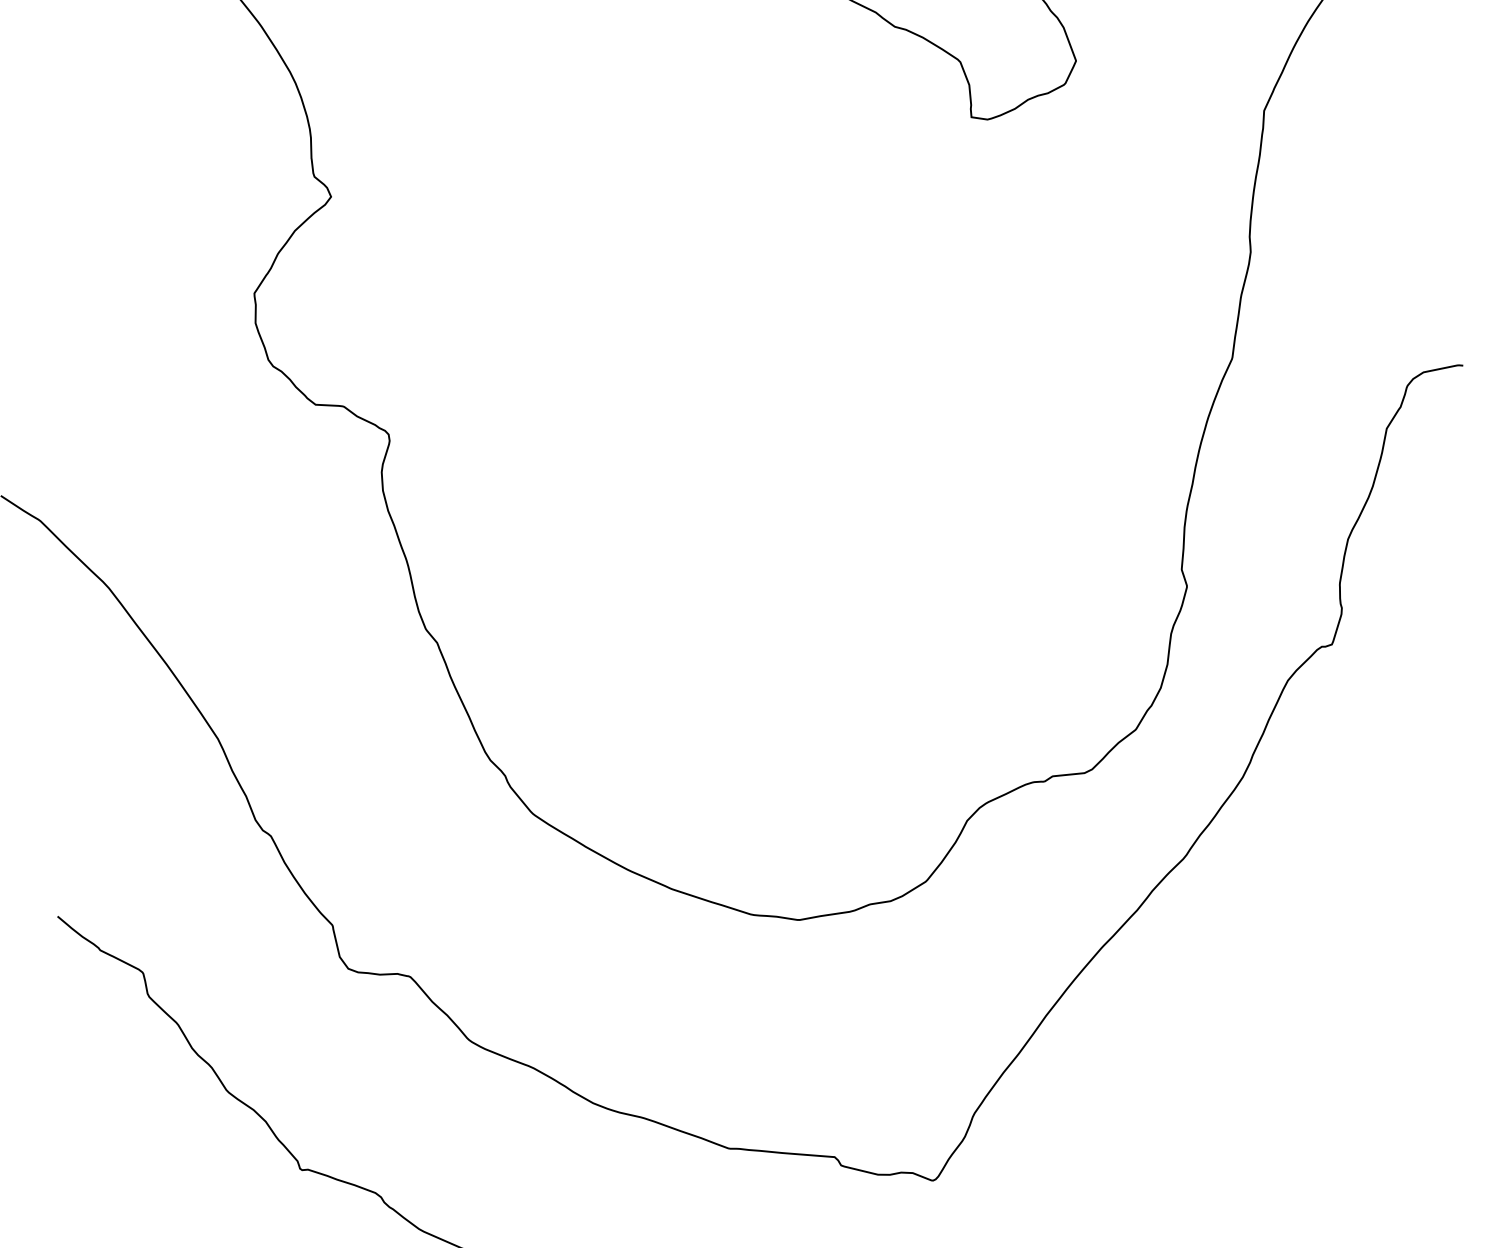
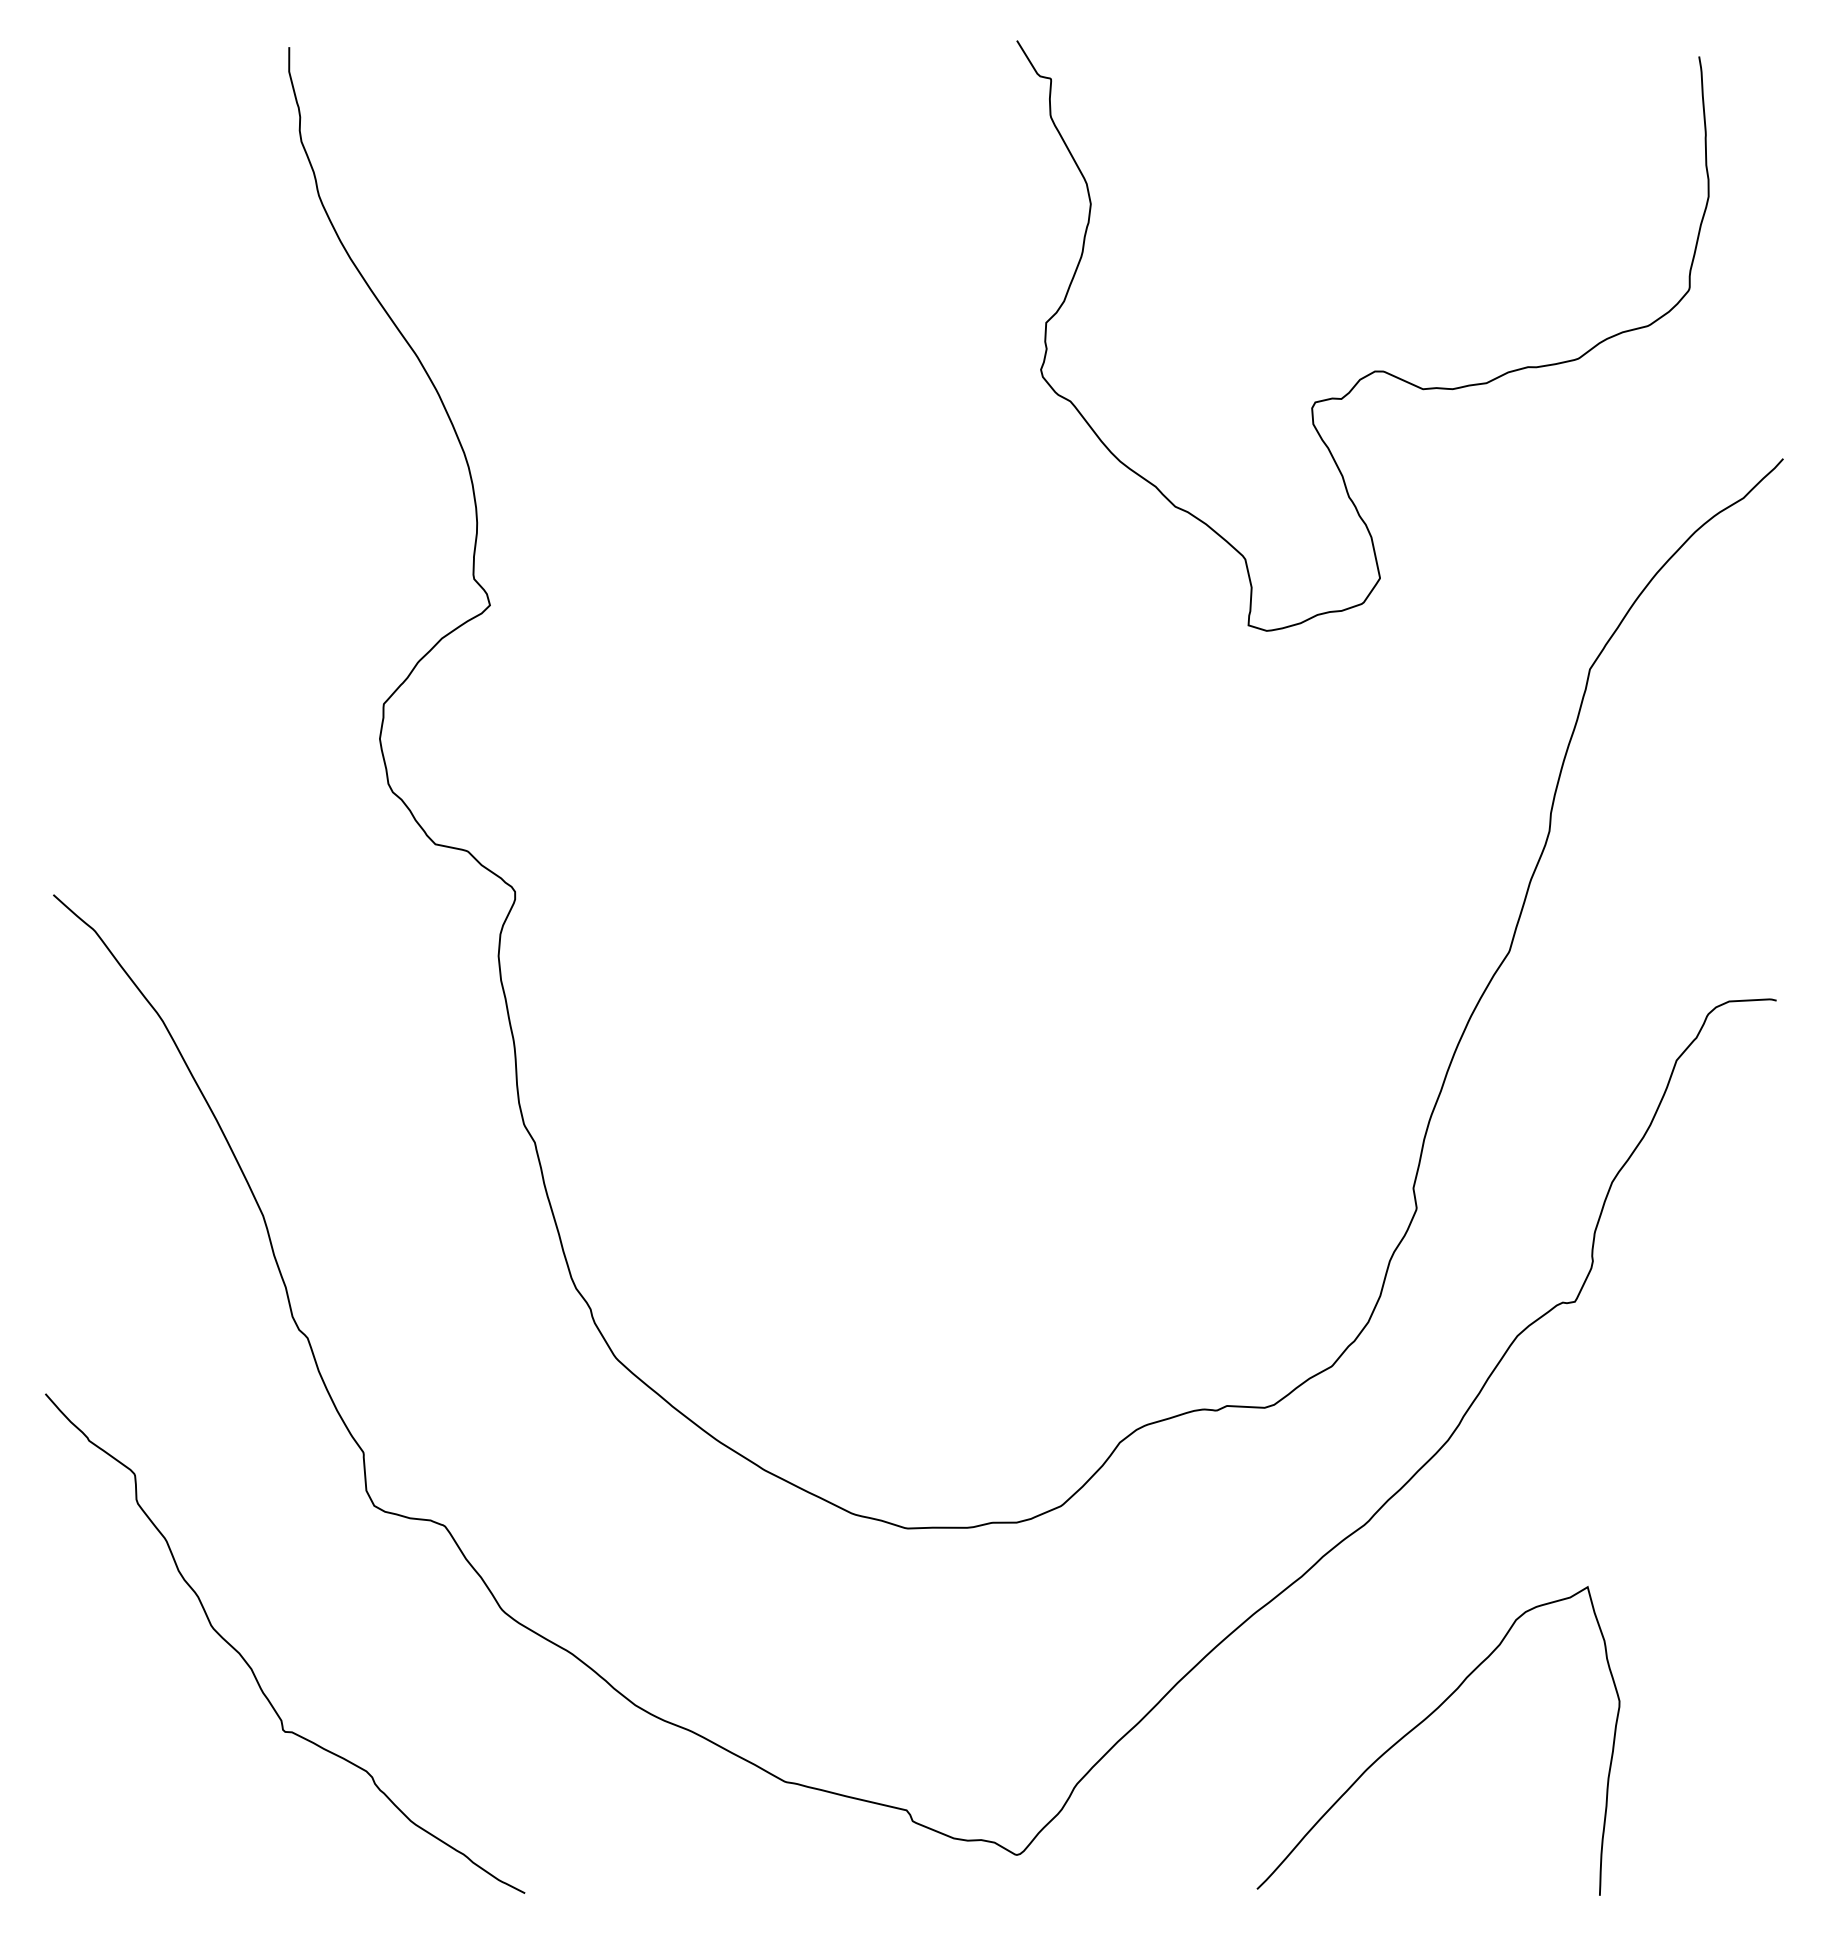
curve: (1258, 1016) -> (1424, 1721), added

